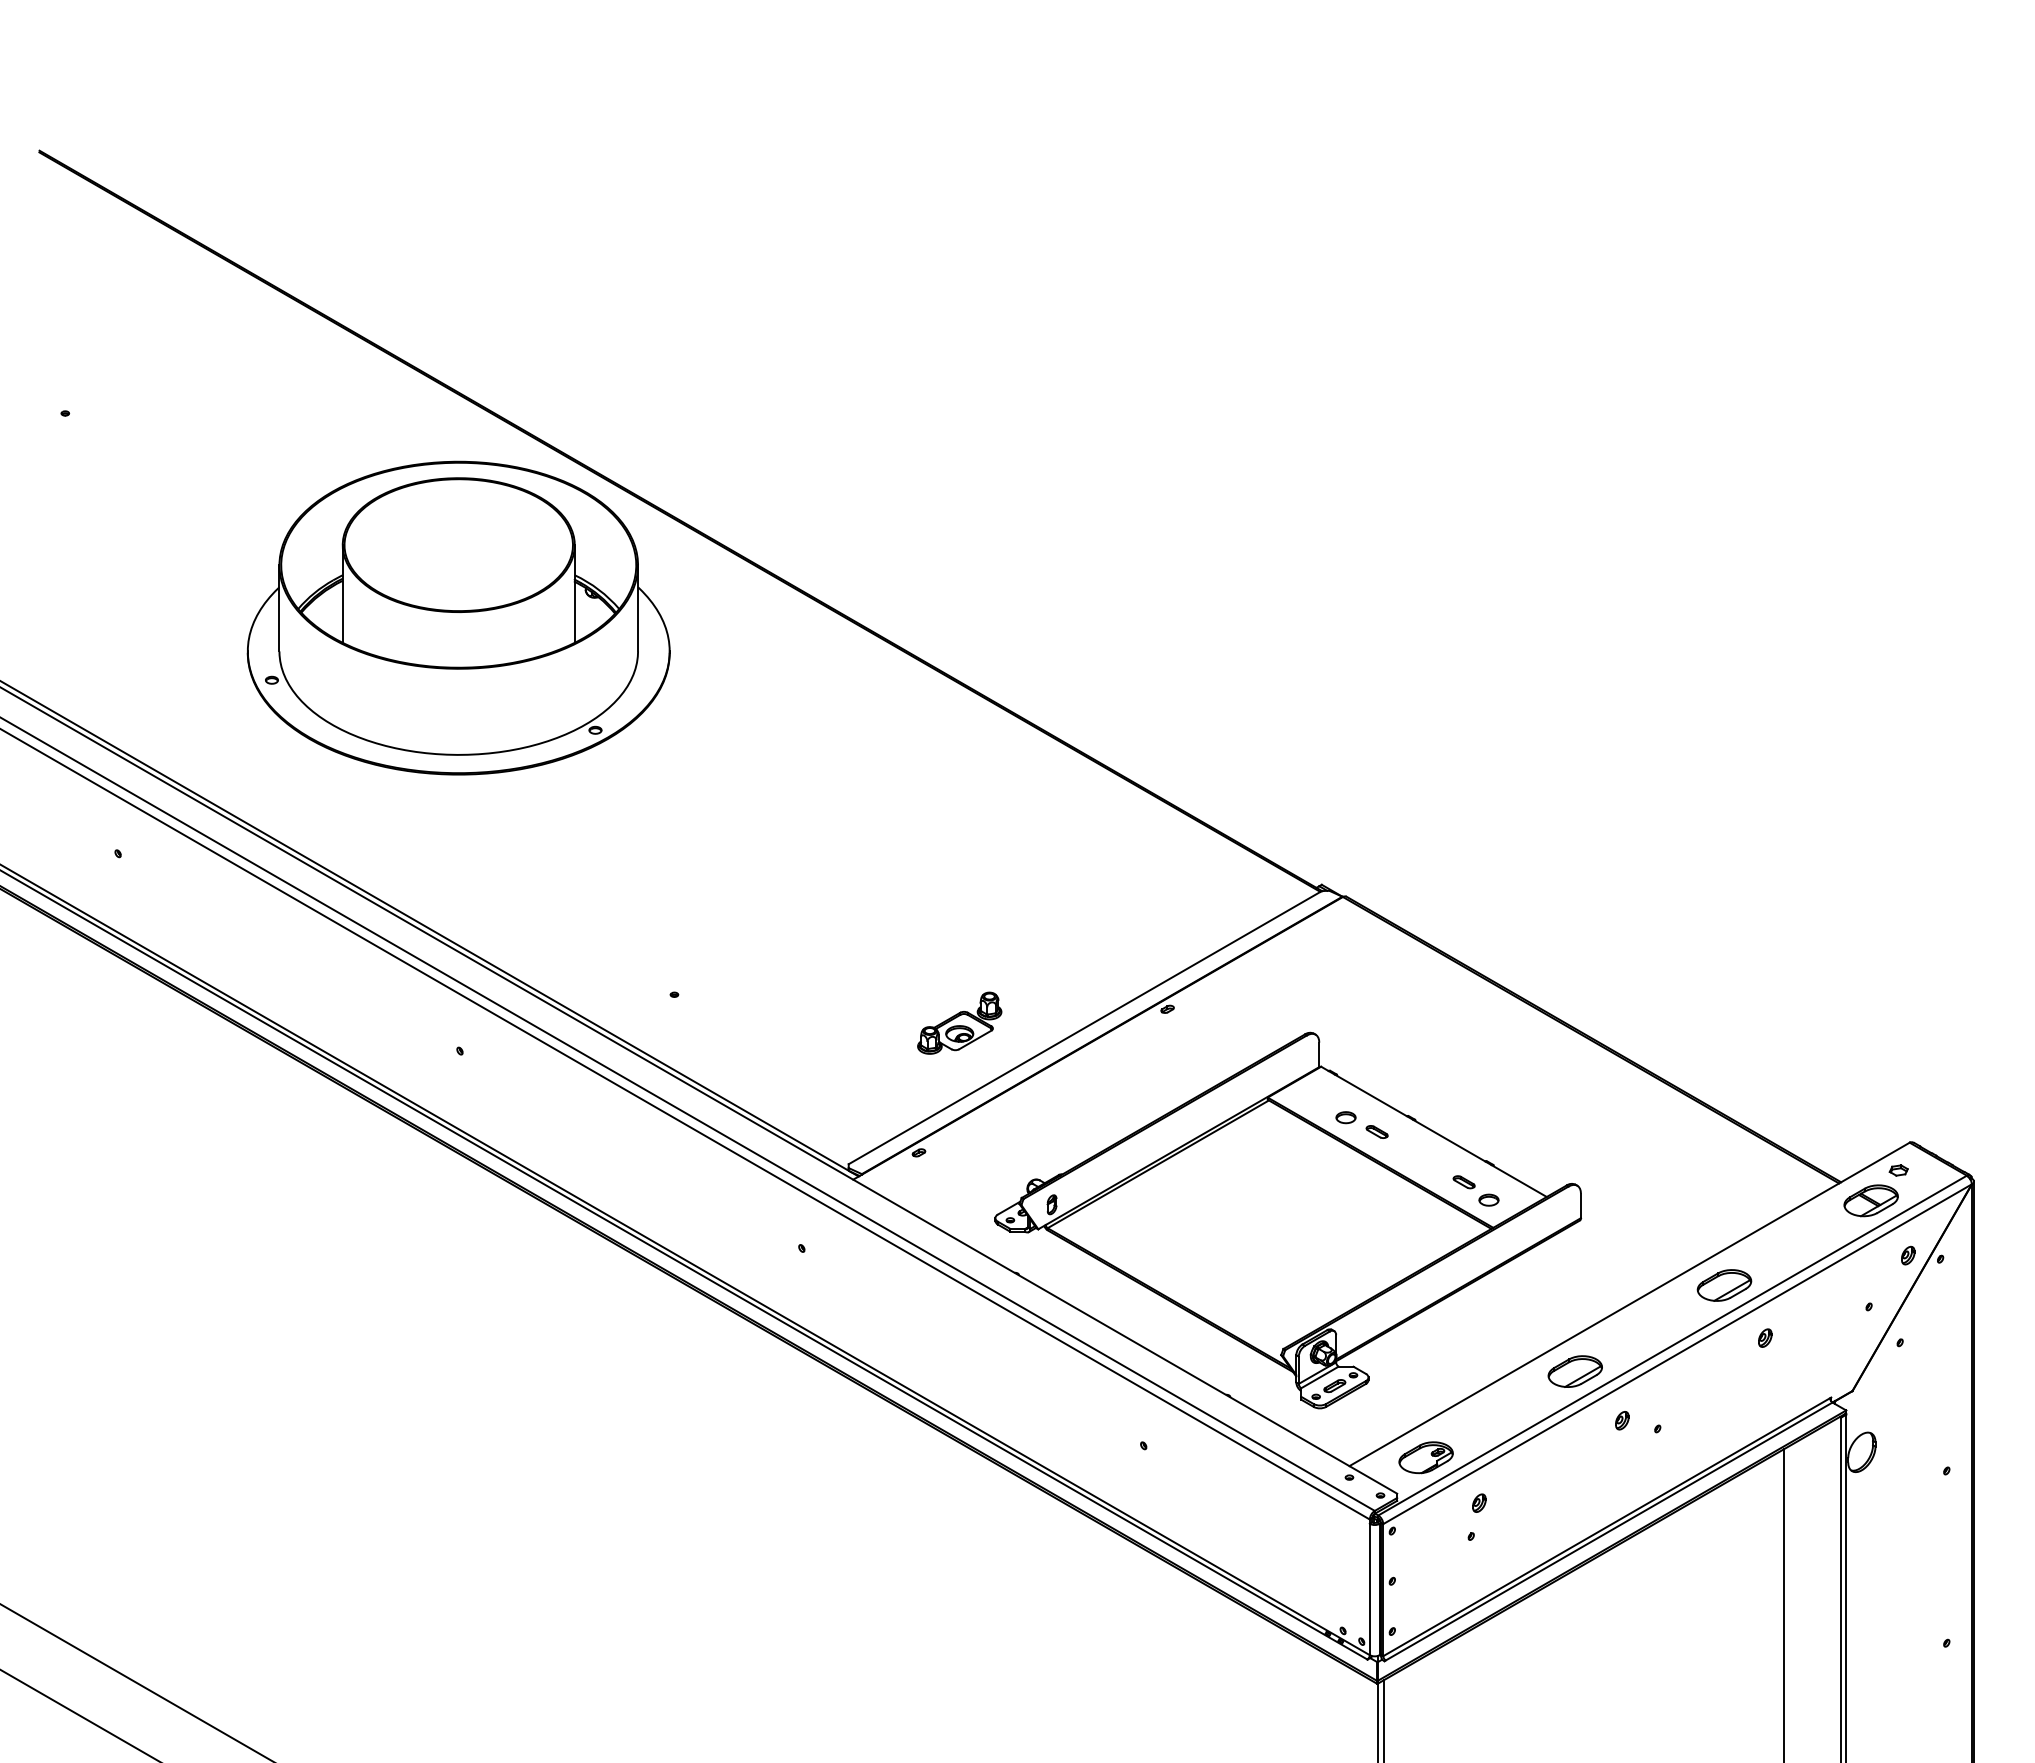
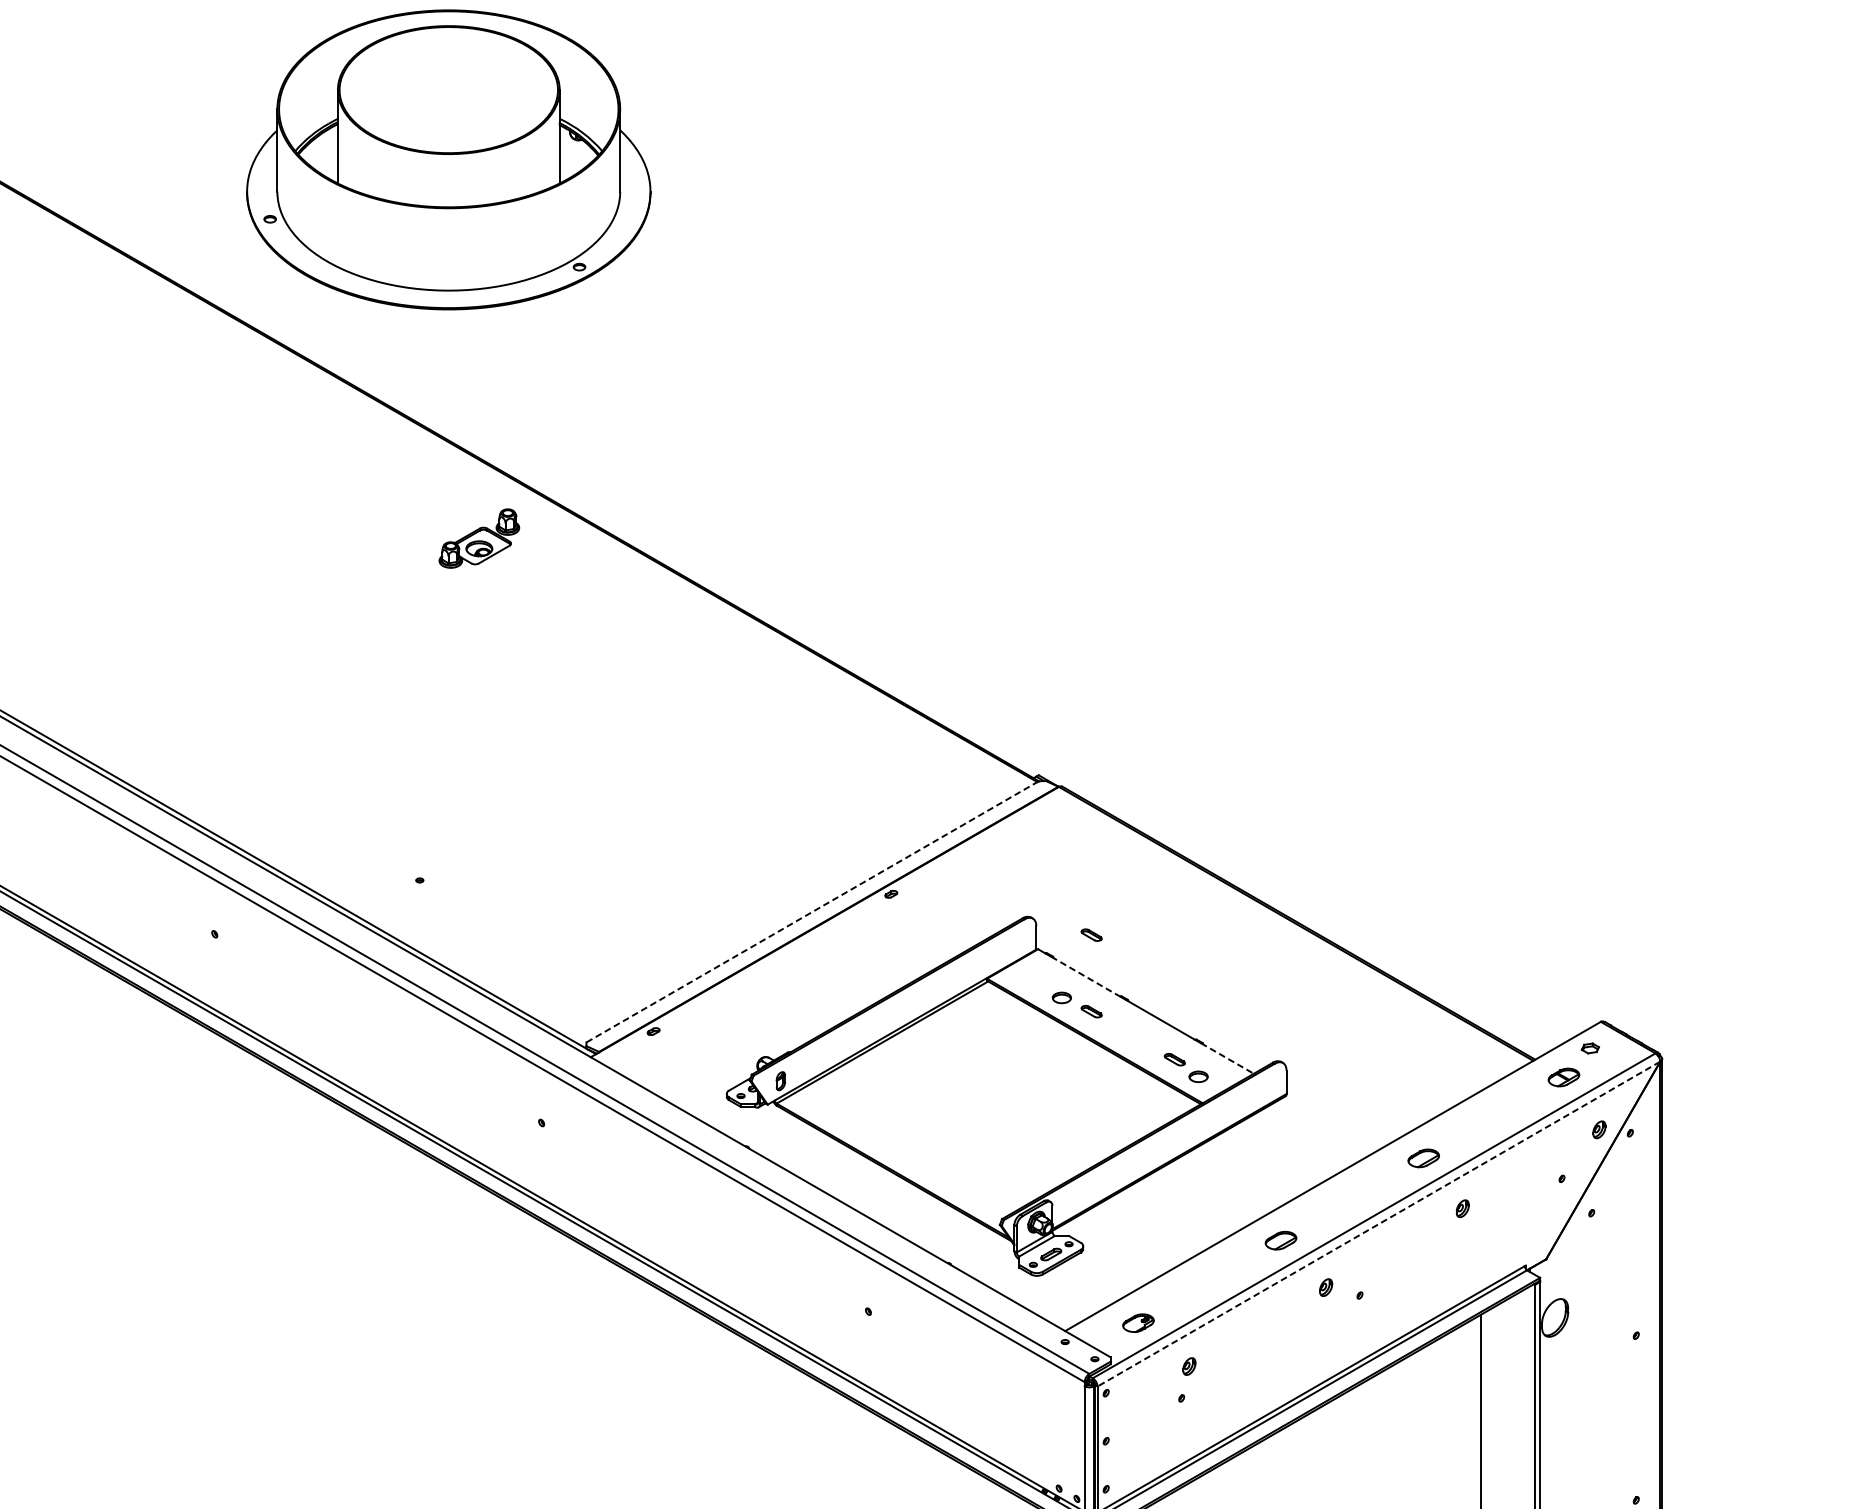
part: (458, 617) -> (448, 159), moved
part: (959, 1022) -> (479, 537), moved
line: (1084, 1027) -> (811, 911), solid -> dashed
part: (1376, 1051) -> (1091, 934), added
line: (1370, 1095) -> (1085, 976), solid -> dashed
line: (1519, 1181) -> (1227, 1058), solid -> dashed
part: (1870, 1200) -> (1563, 1077), size x0.6
part: (1724, 1285) -> (1423, 1158), size x0.6
line: (1677, 1354) -> (1378, 1224), solid -> dashed
part: (1574, 1371) -> (1280, 1240), size x0.6
part: (1425, 1457) -> (1137, 1322), size x0.6

